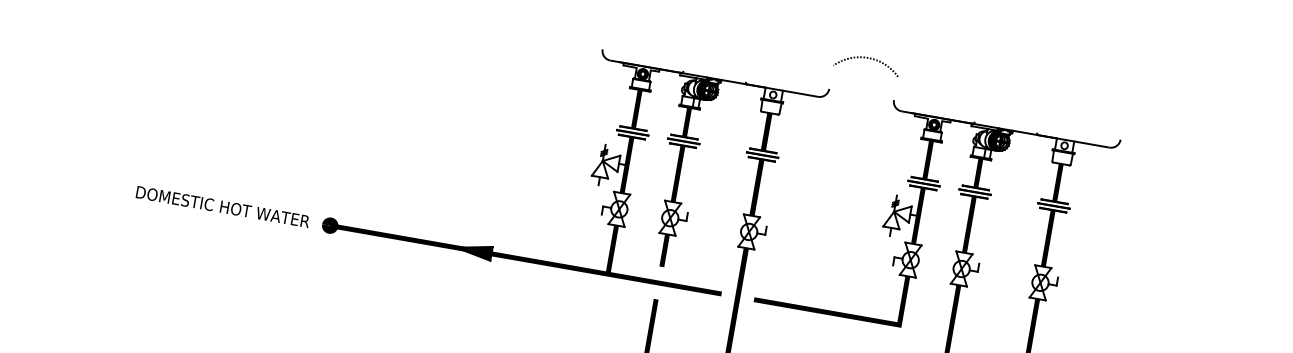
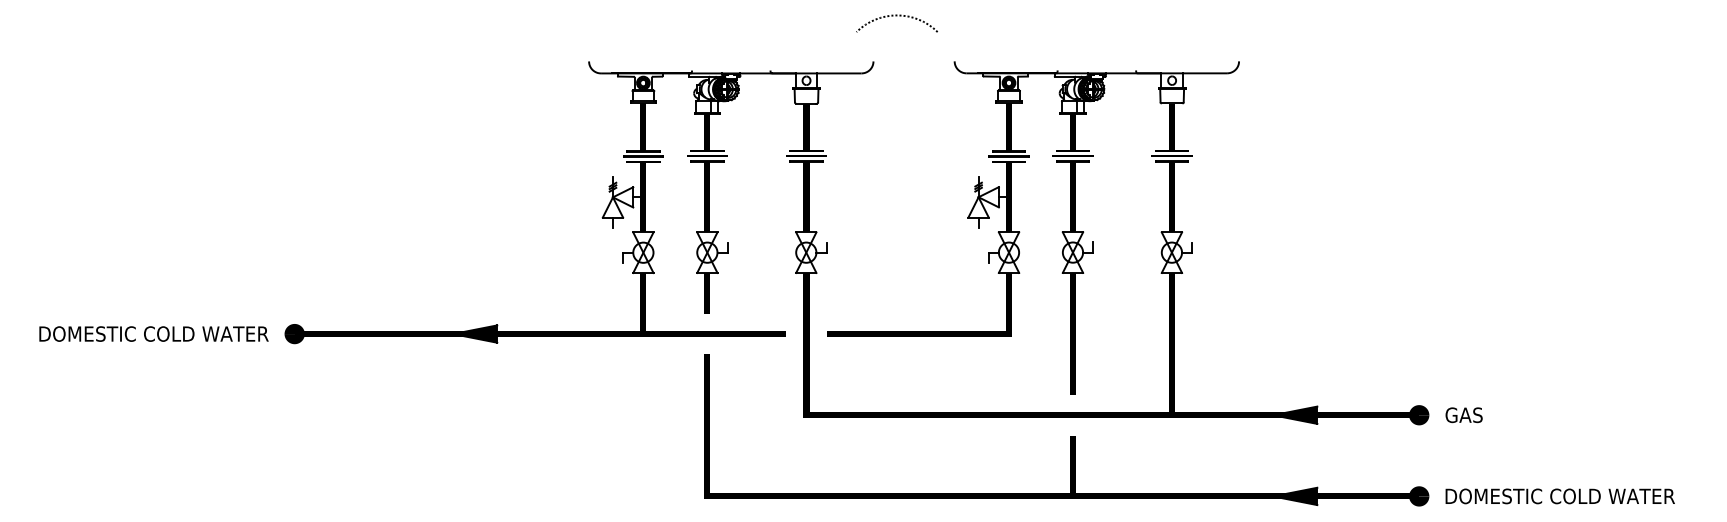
arc: (867, 58) -> (896, 16), moved
text: (189, 200) -> (117, 333), DOMESTIC HOT WATER -> DOMESTIC COLD WATER

